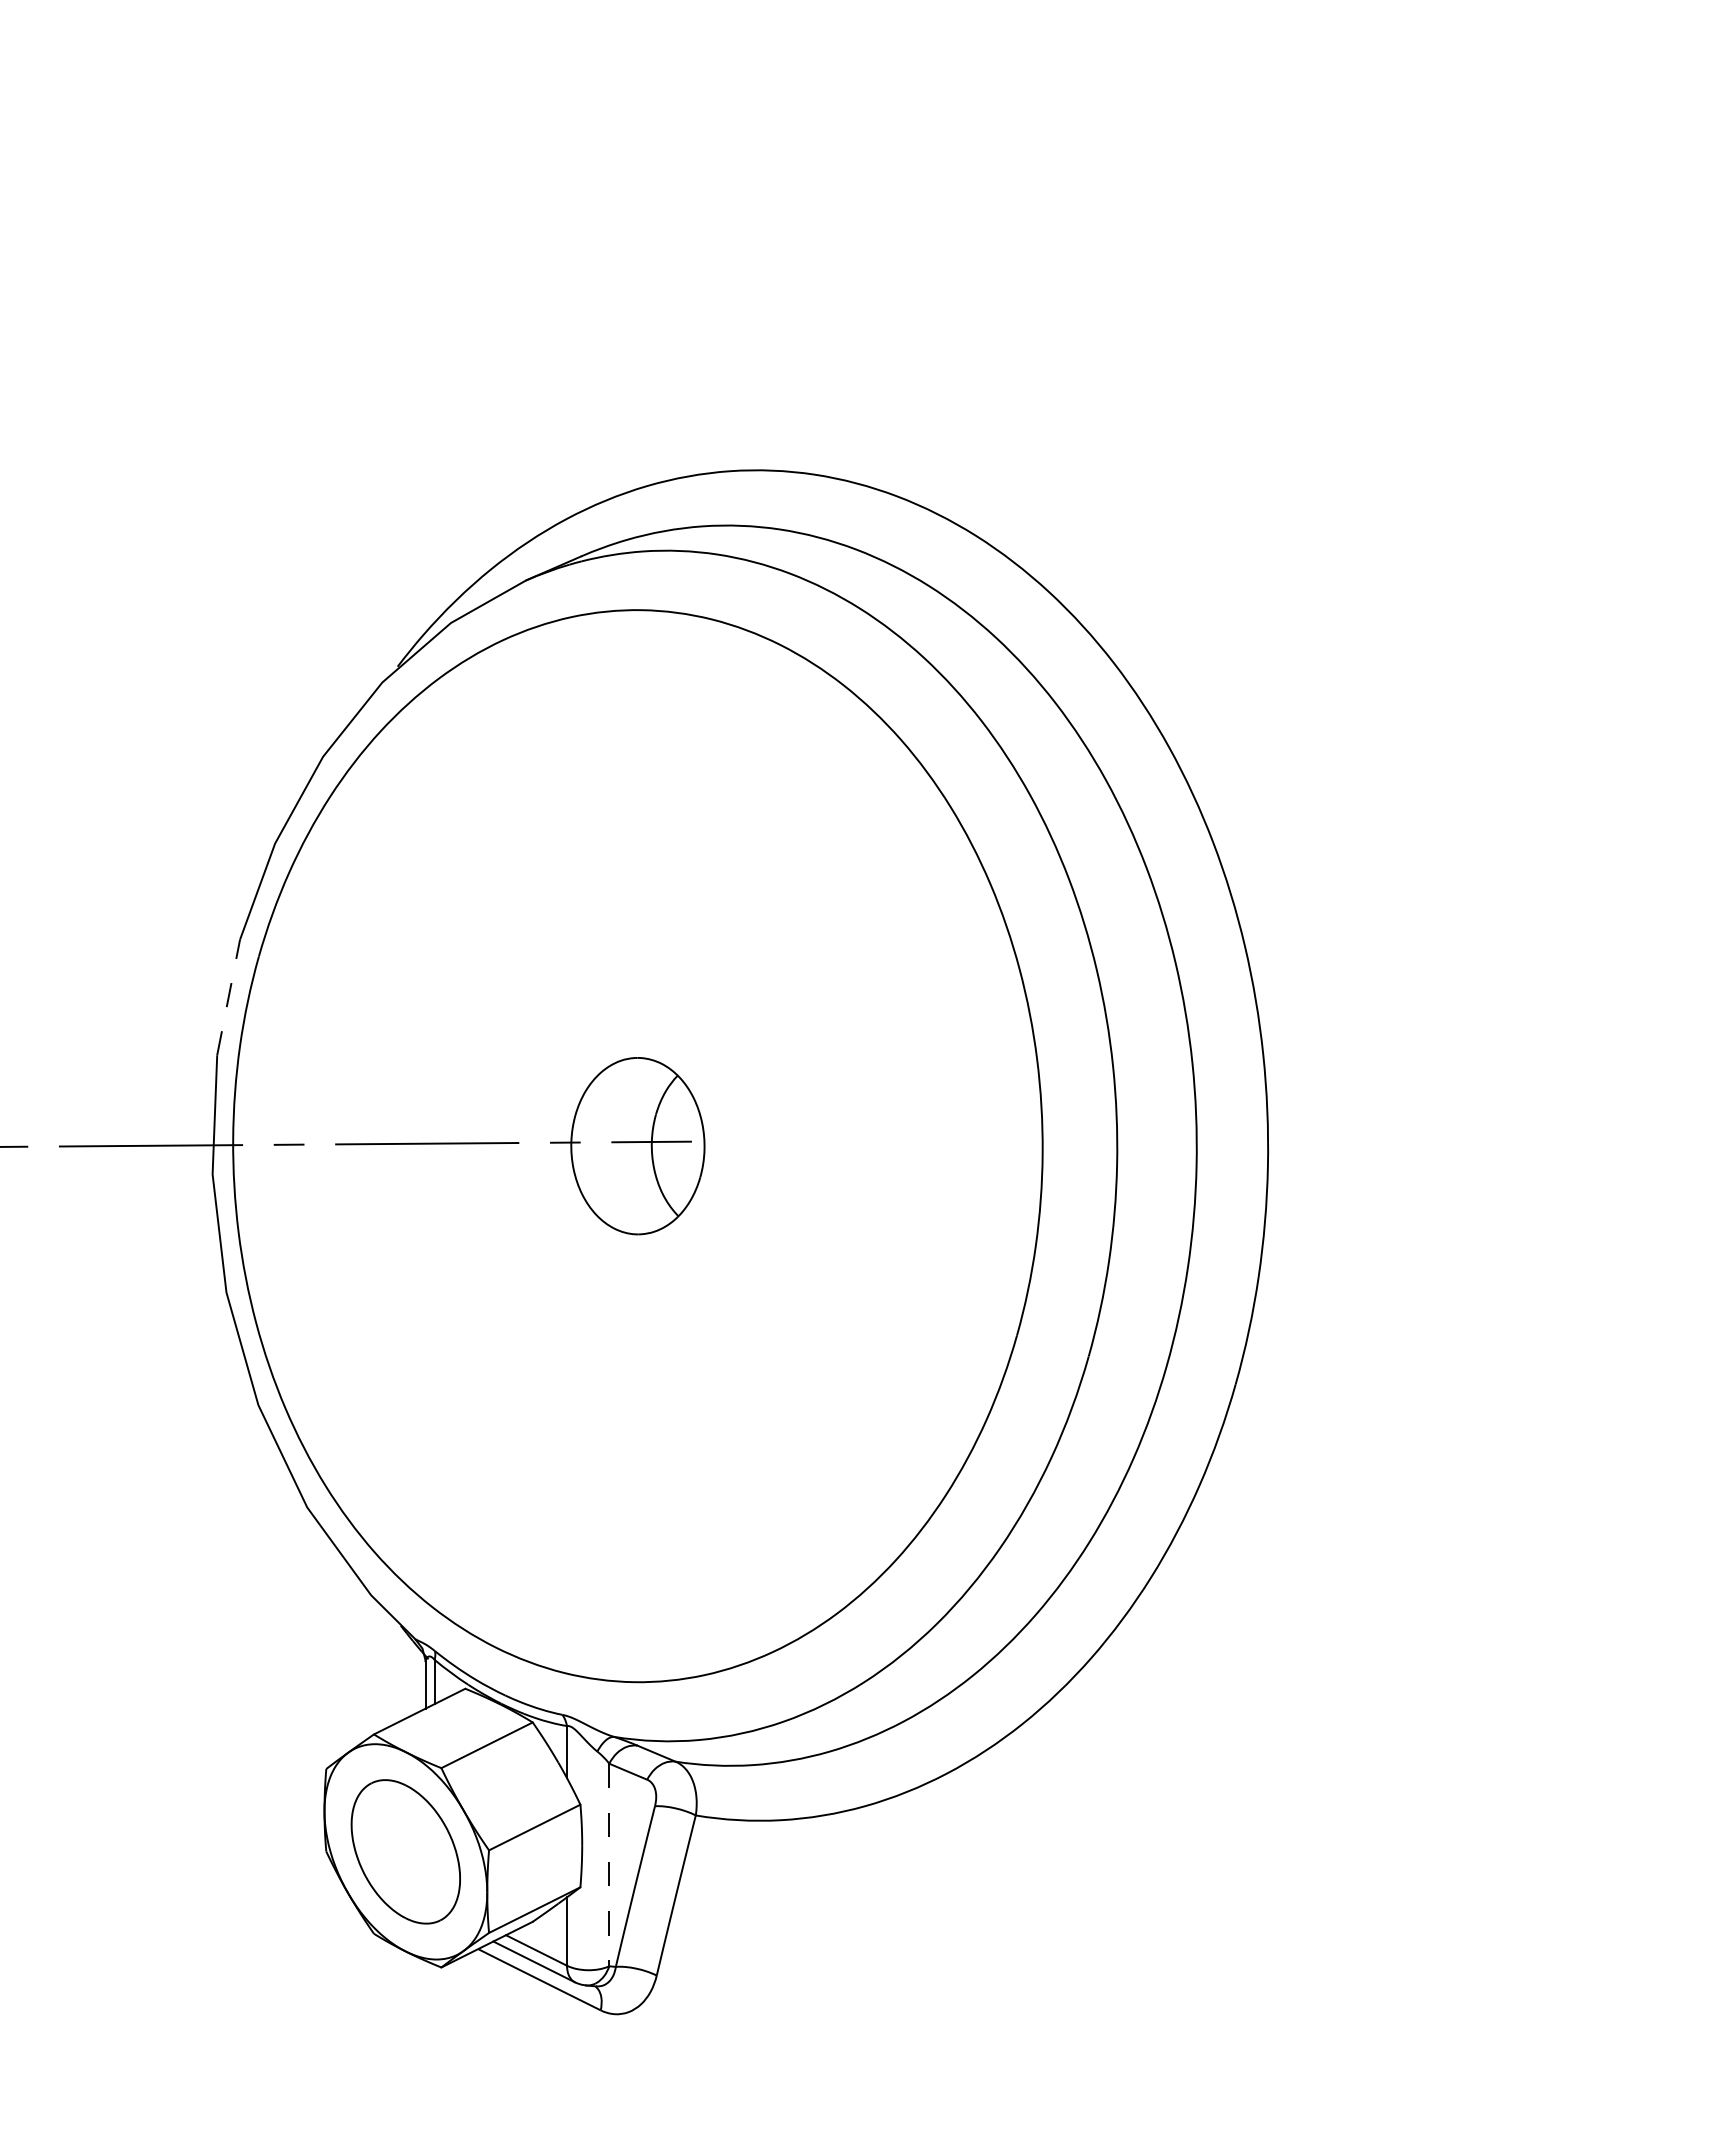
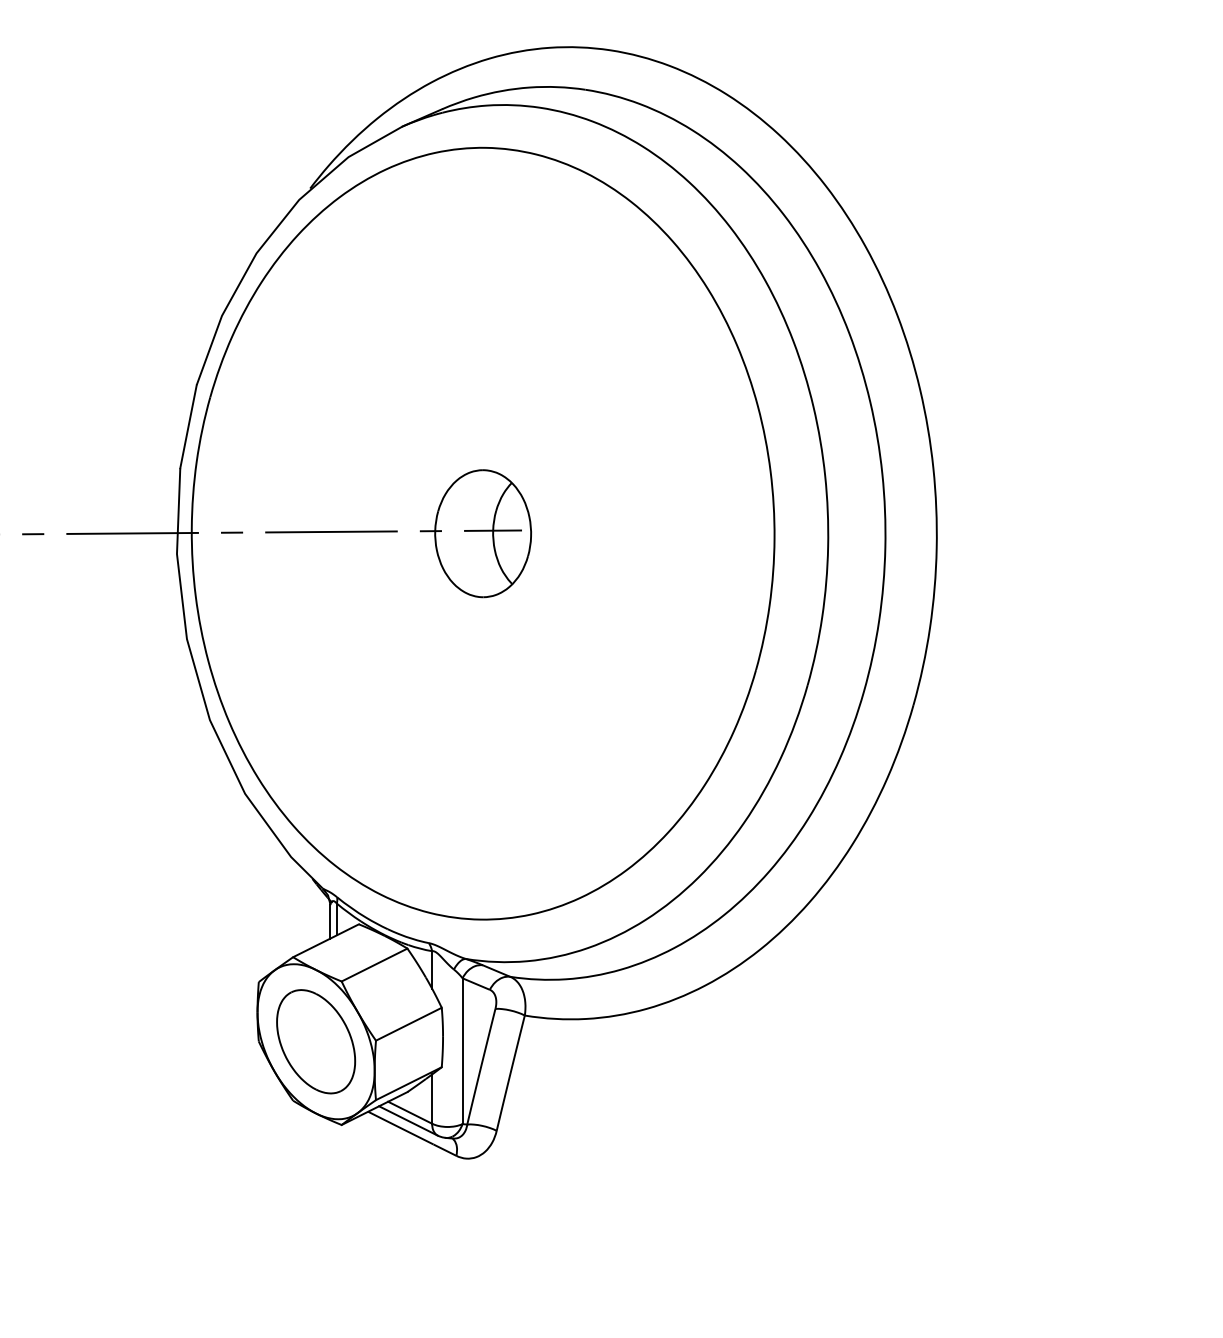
line: (228, 997) -> (188, 426), dashed -> solid
line: (609, 1865) -> (462, 1051), dashed -> solid

